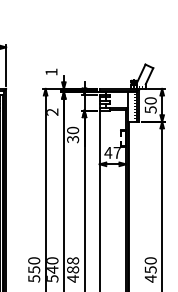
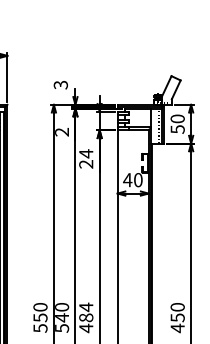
text: (51, 71) -> (60, 84), 1 -> 3
text: (73, 134) -> (86, 158), 30 -> 24
text: (116, 152) -> (137, 179), 47 -> 40
text: (73, 260) -> (86, 306), 488 -> 484

